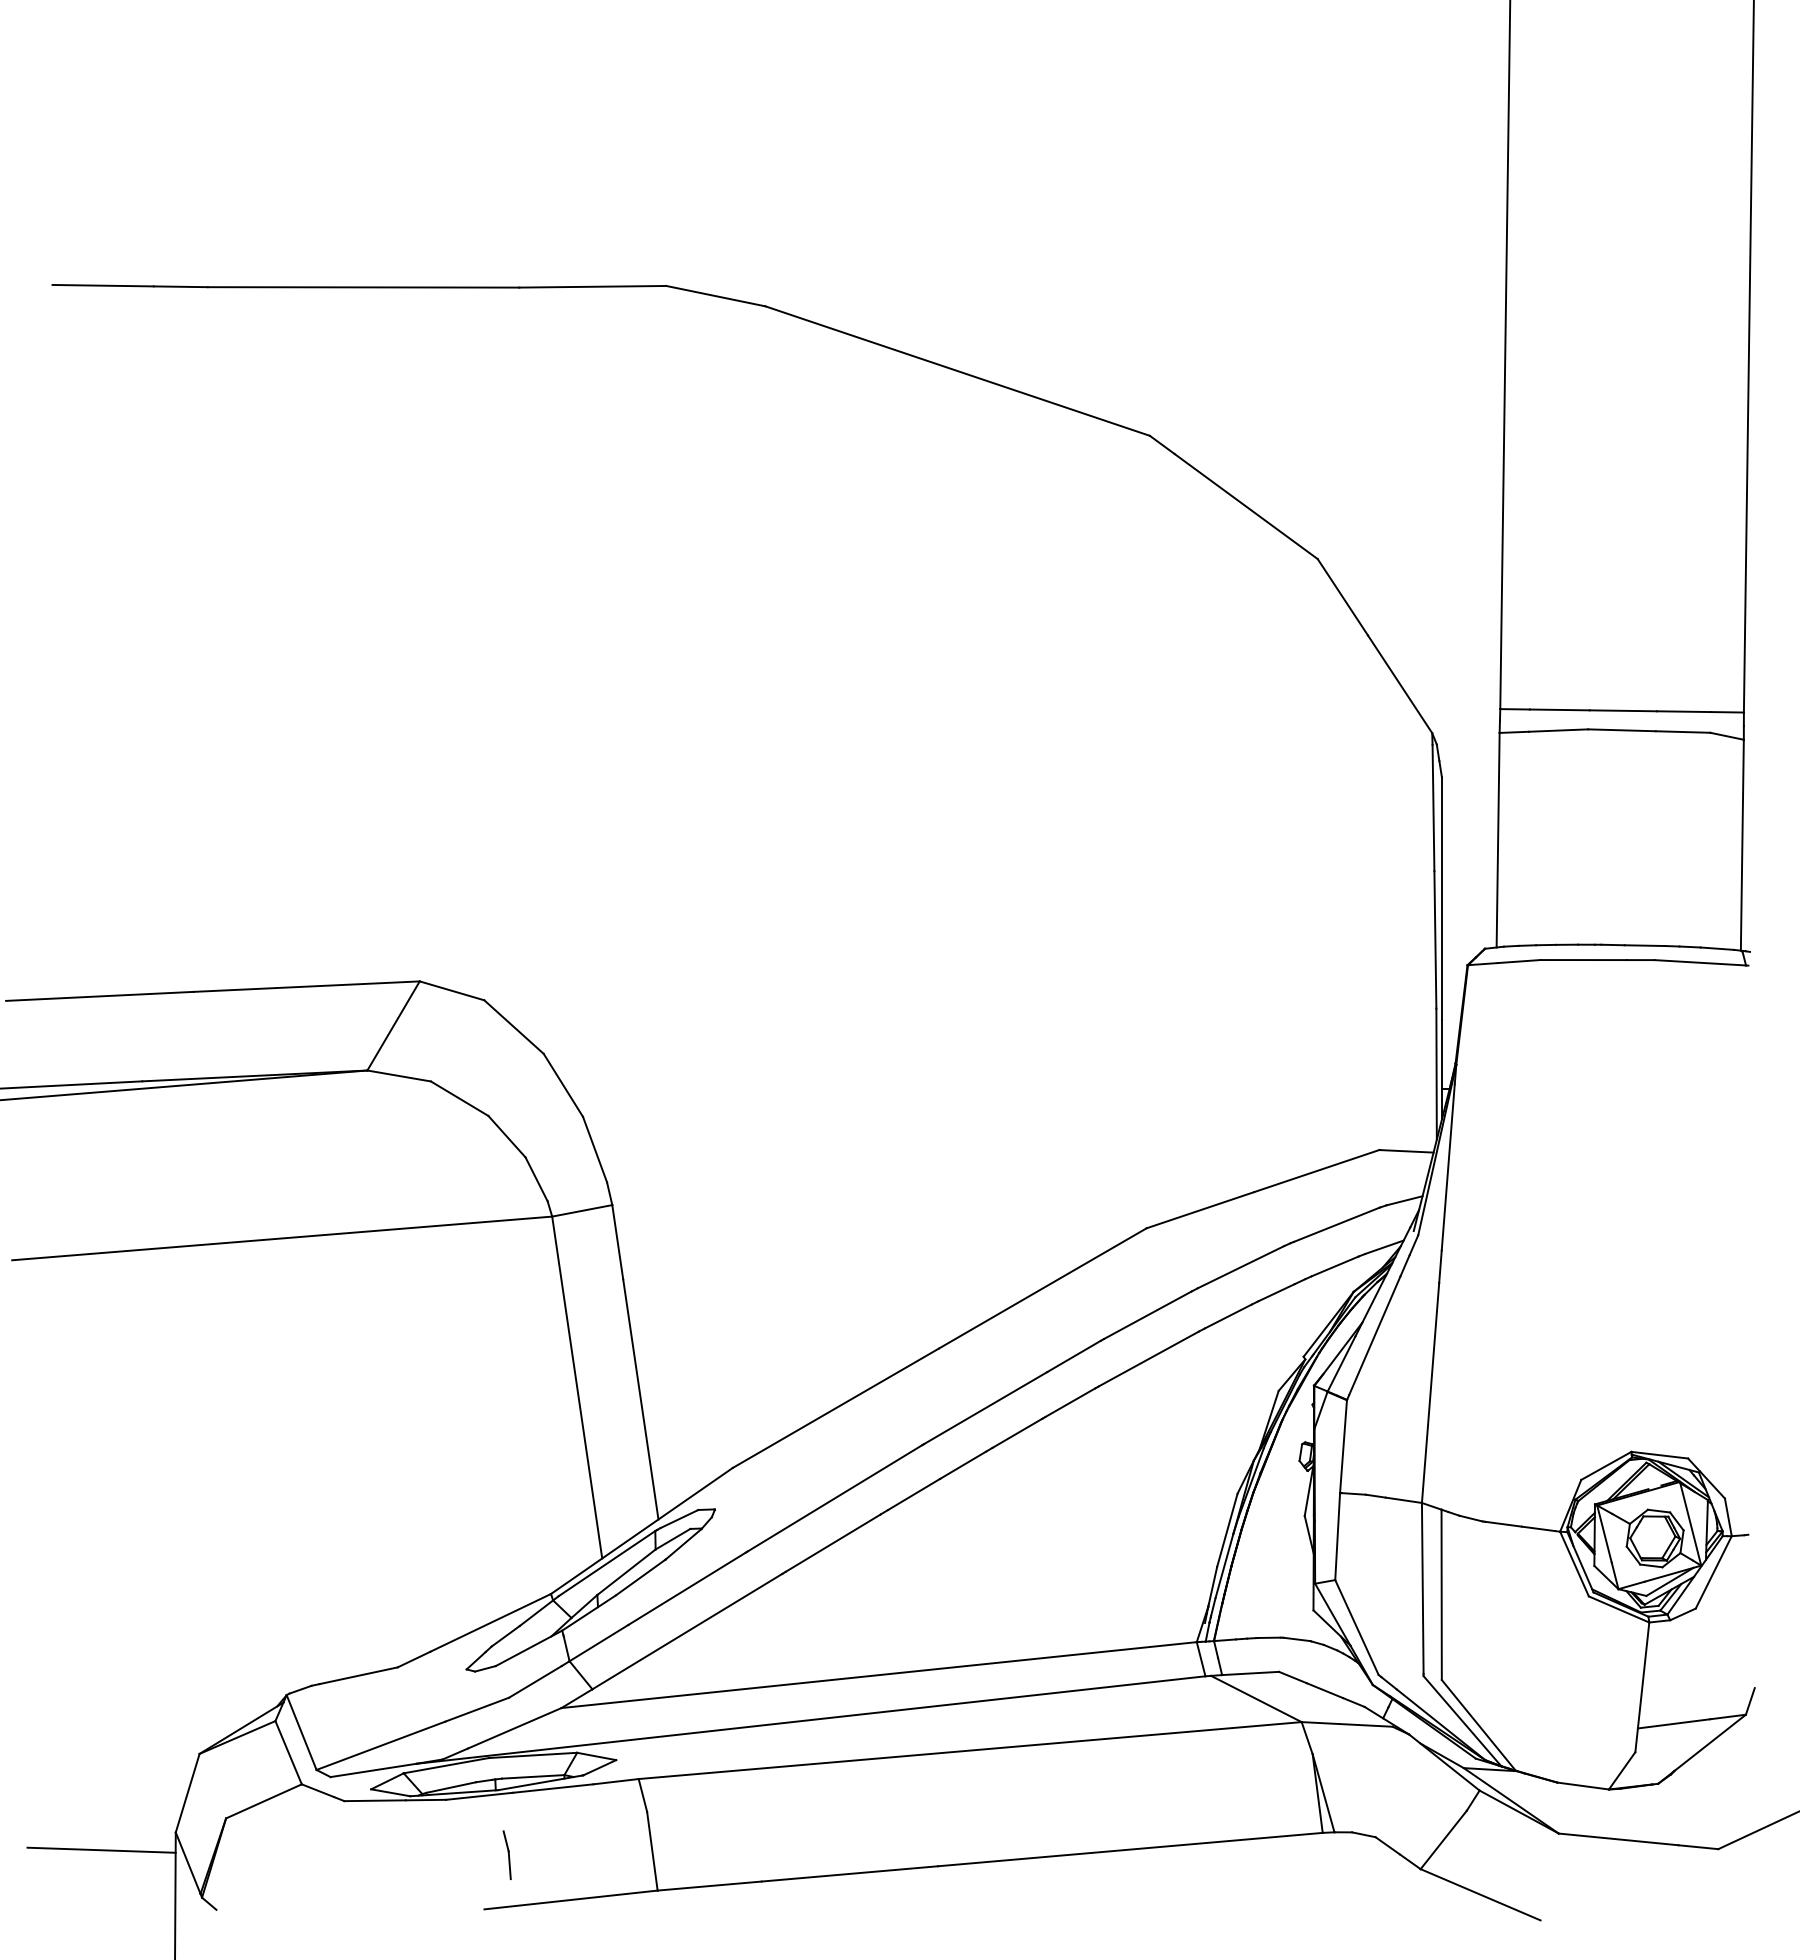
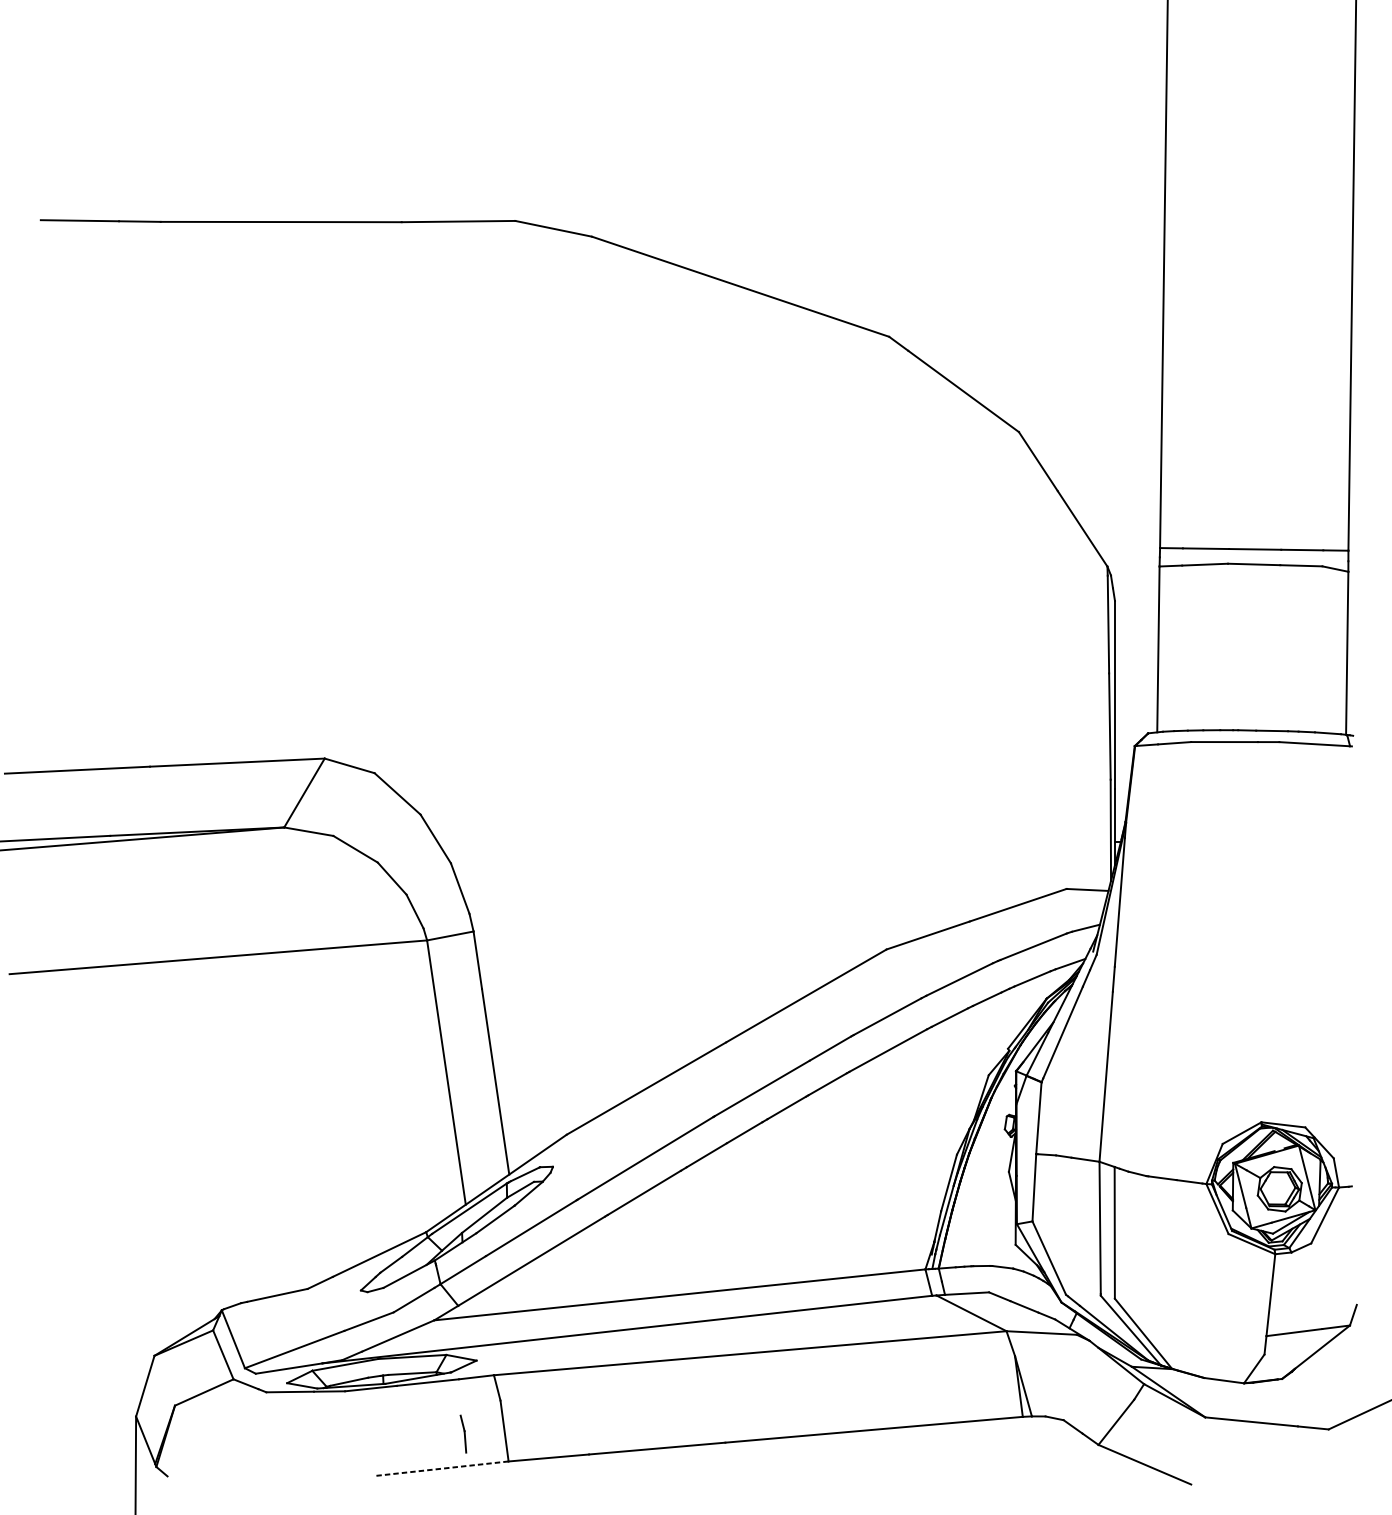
line: (101, 1849) -> (78, 1429), removed
part: (506, 1855) -> (462, 1434), moved
line: (570, 1900) -> (441, 1469), solid -> dashed

